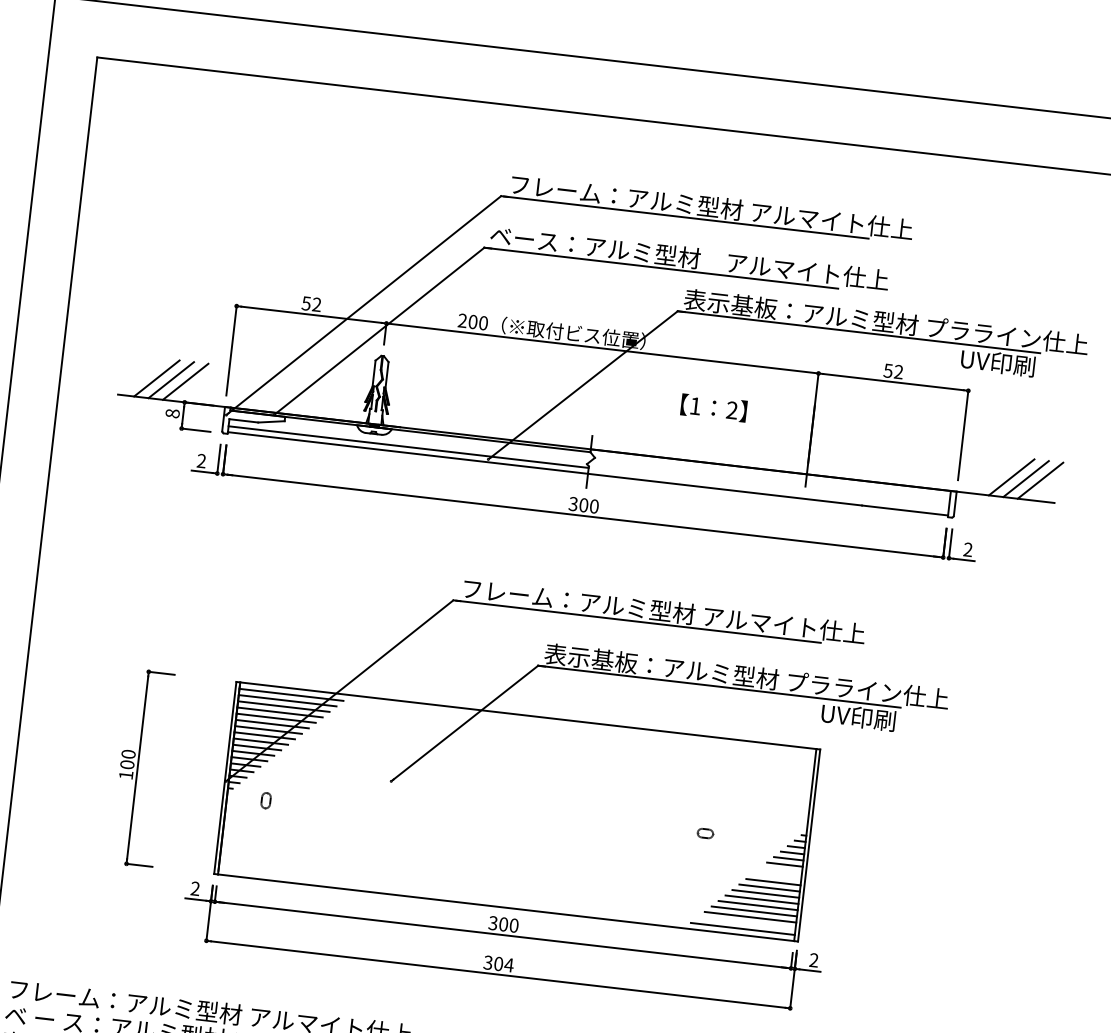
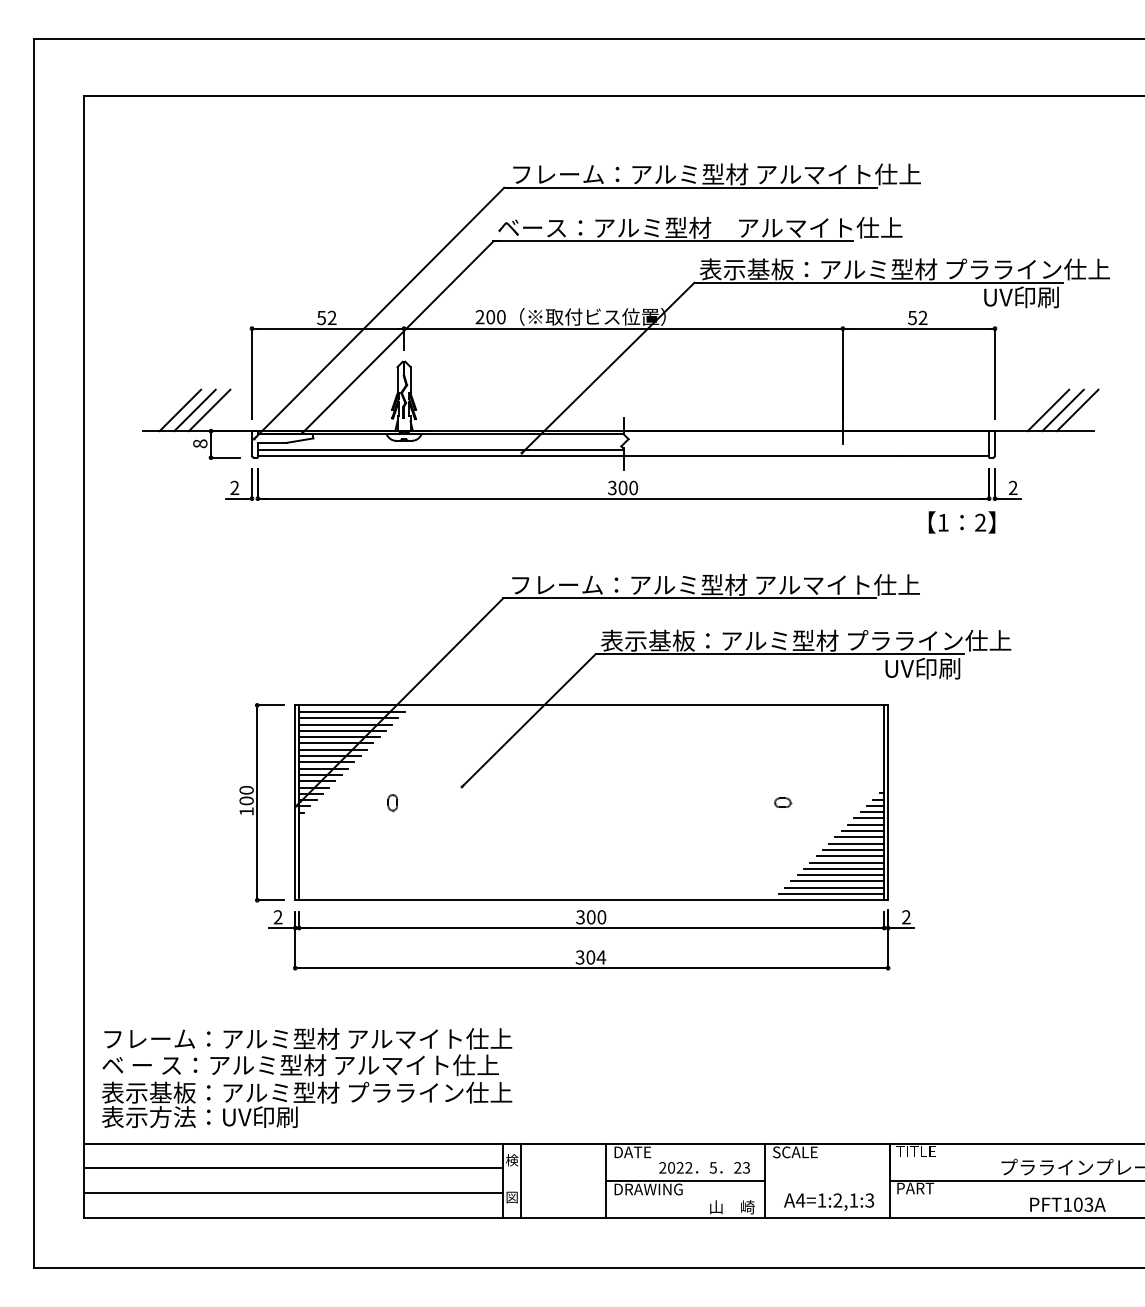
text: (713, 408) -> (961, 522), moved
part: (141, 768) -> (261, 802), moved
part: (265, 801) -> (392, 803), moved
line: (780, 870) -> (862, 831), added
line: (776, 876) -> (859, 837), added
line: (746, 922) -> (834, 887), added

